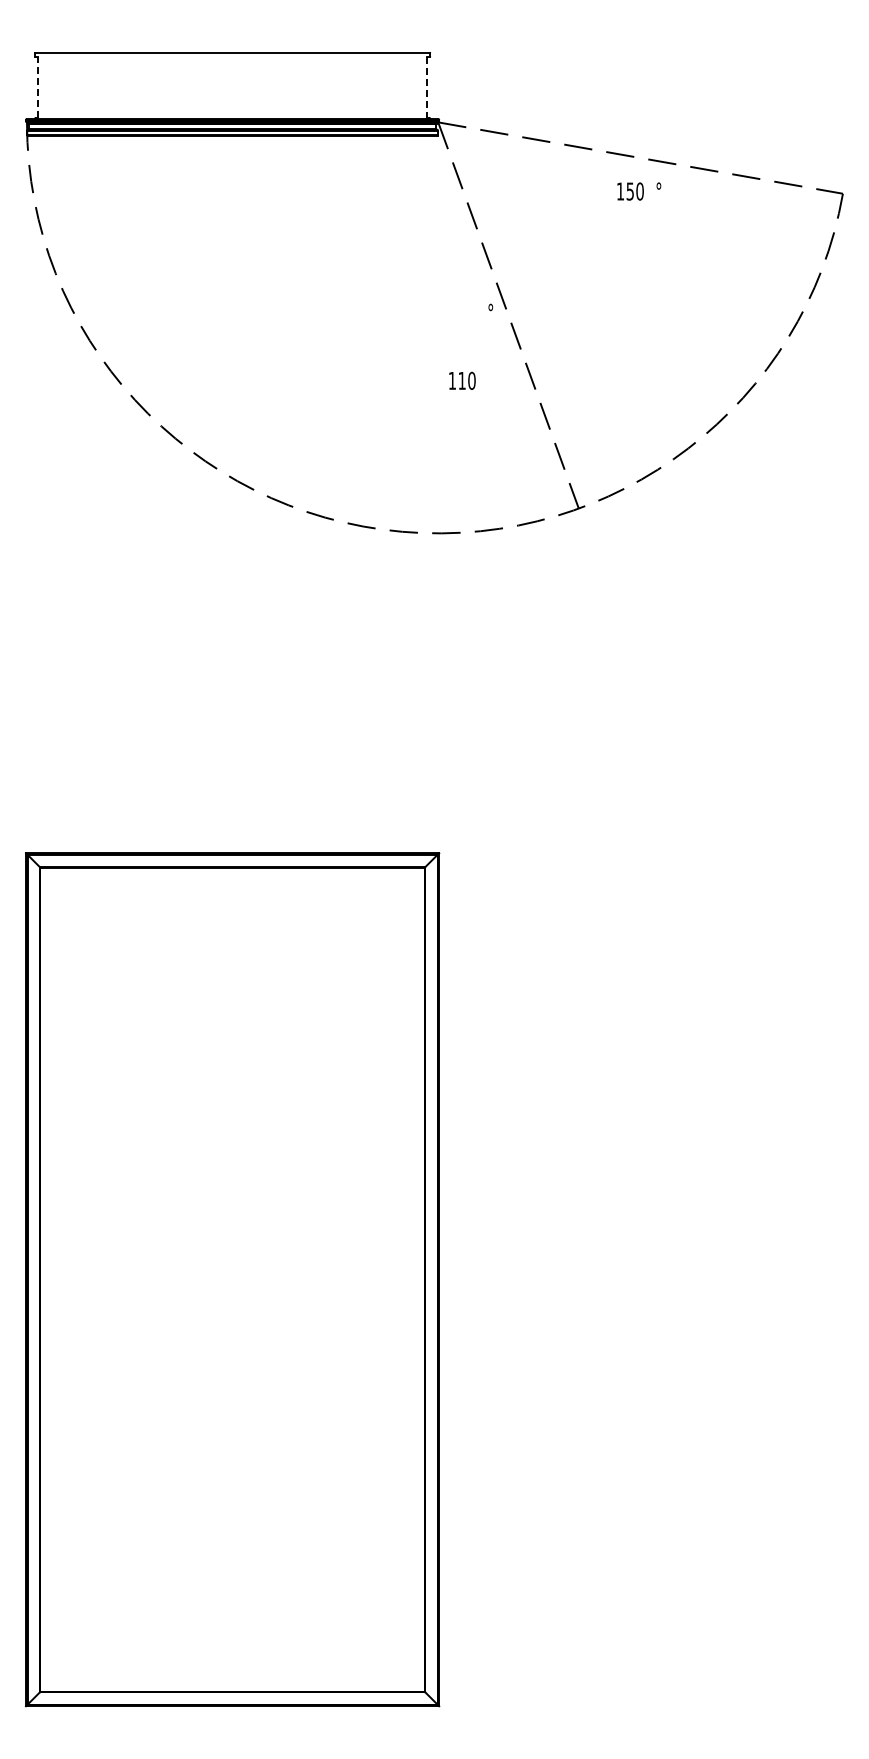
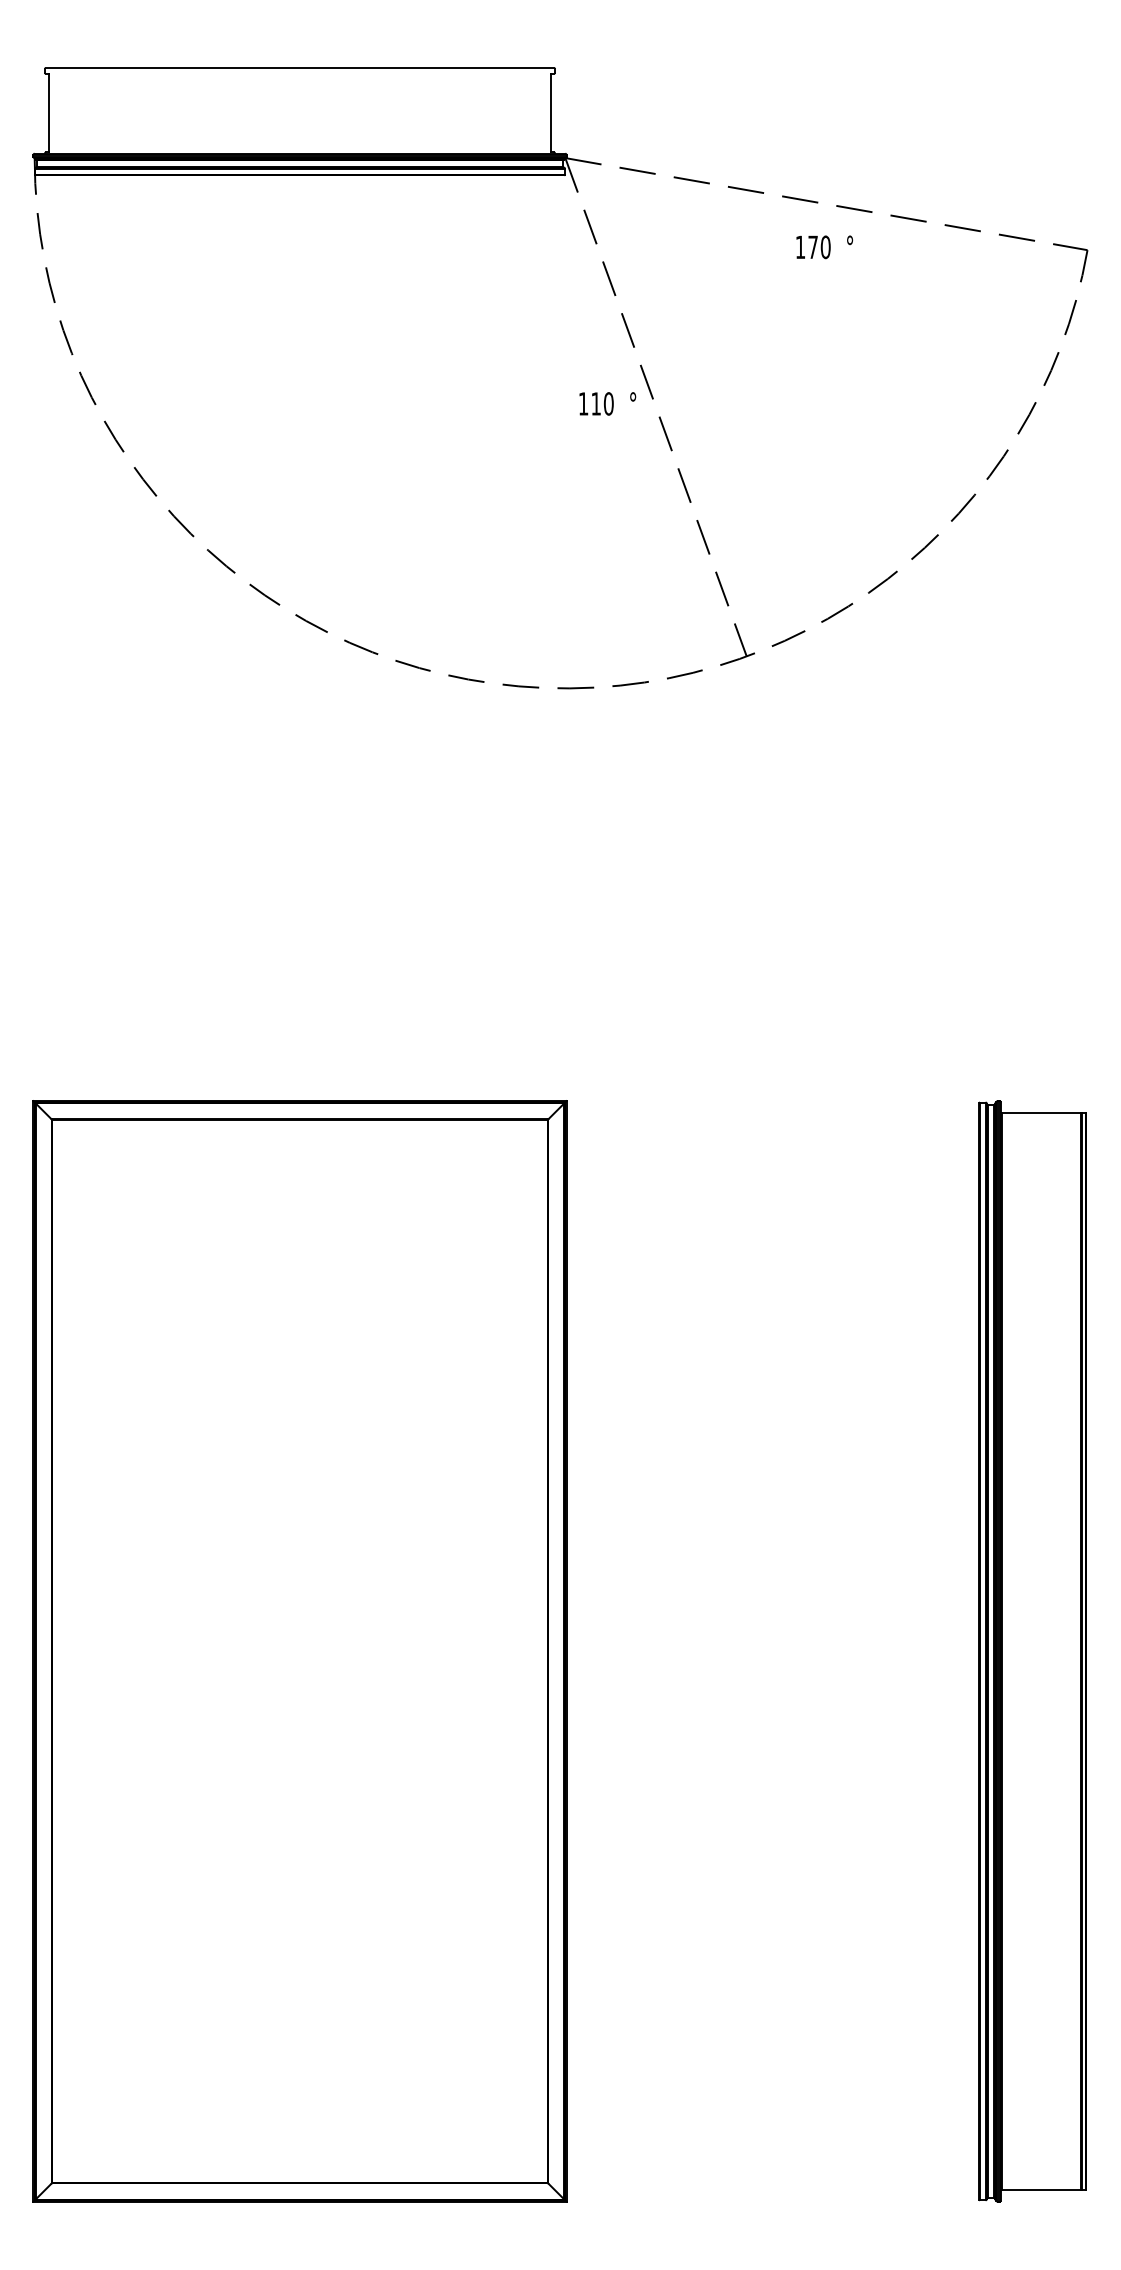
line: (38, 87) -> (49, 113), dashed -> solid
line: (426, 87) -> (550, 113), dashed -> solid
text: (629, 191) -> (812, 247), 150 -> 170
text: (462, 380) -> (596, 403), moved
part: (800, 1279) -> (1032, 1651), added

